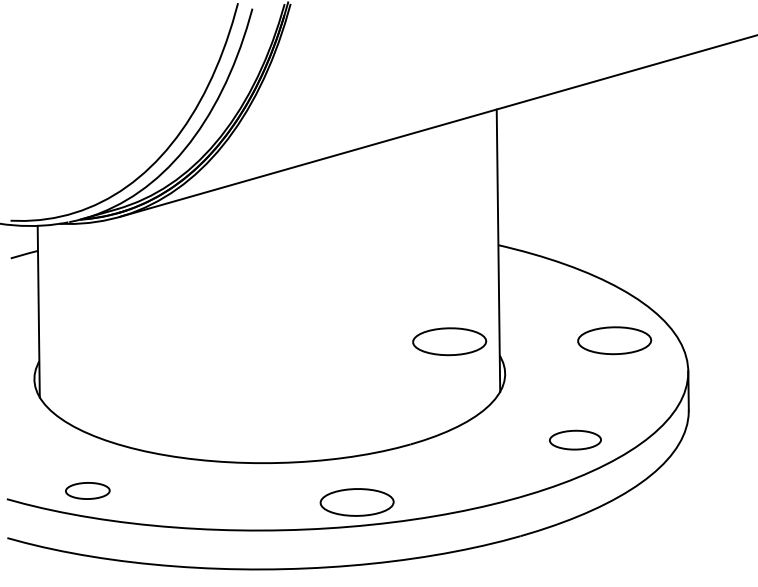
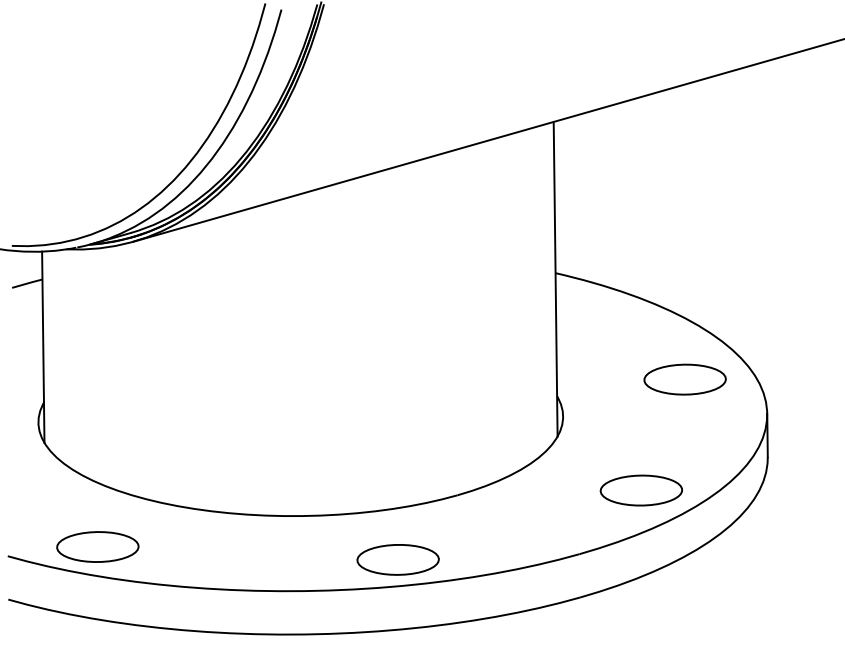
part: (449, 341) -> (501, 380), removed
part: (575, 439) -> (641, 489), size x1.43
part: (87, 490) -> (97, 546), size x1.67

